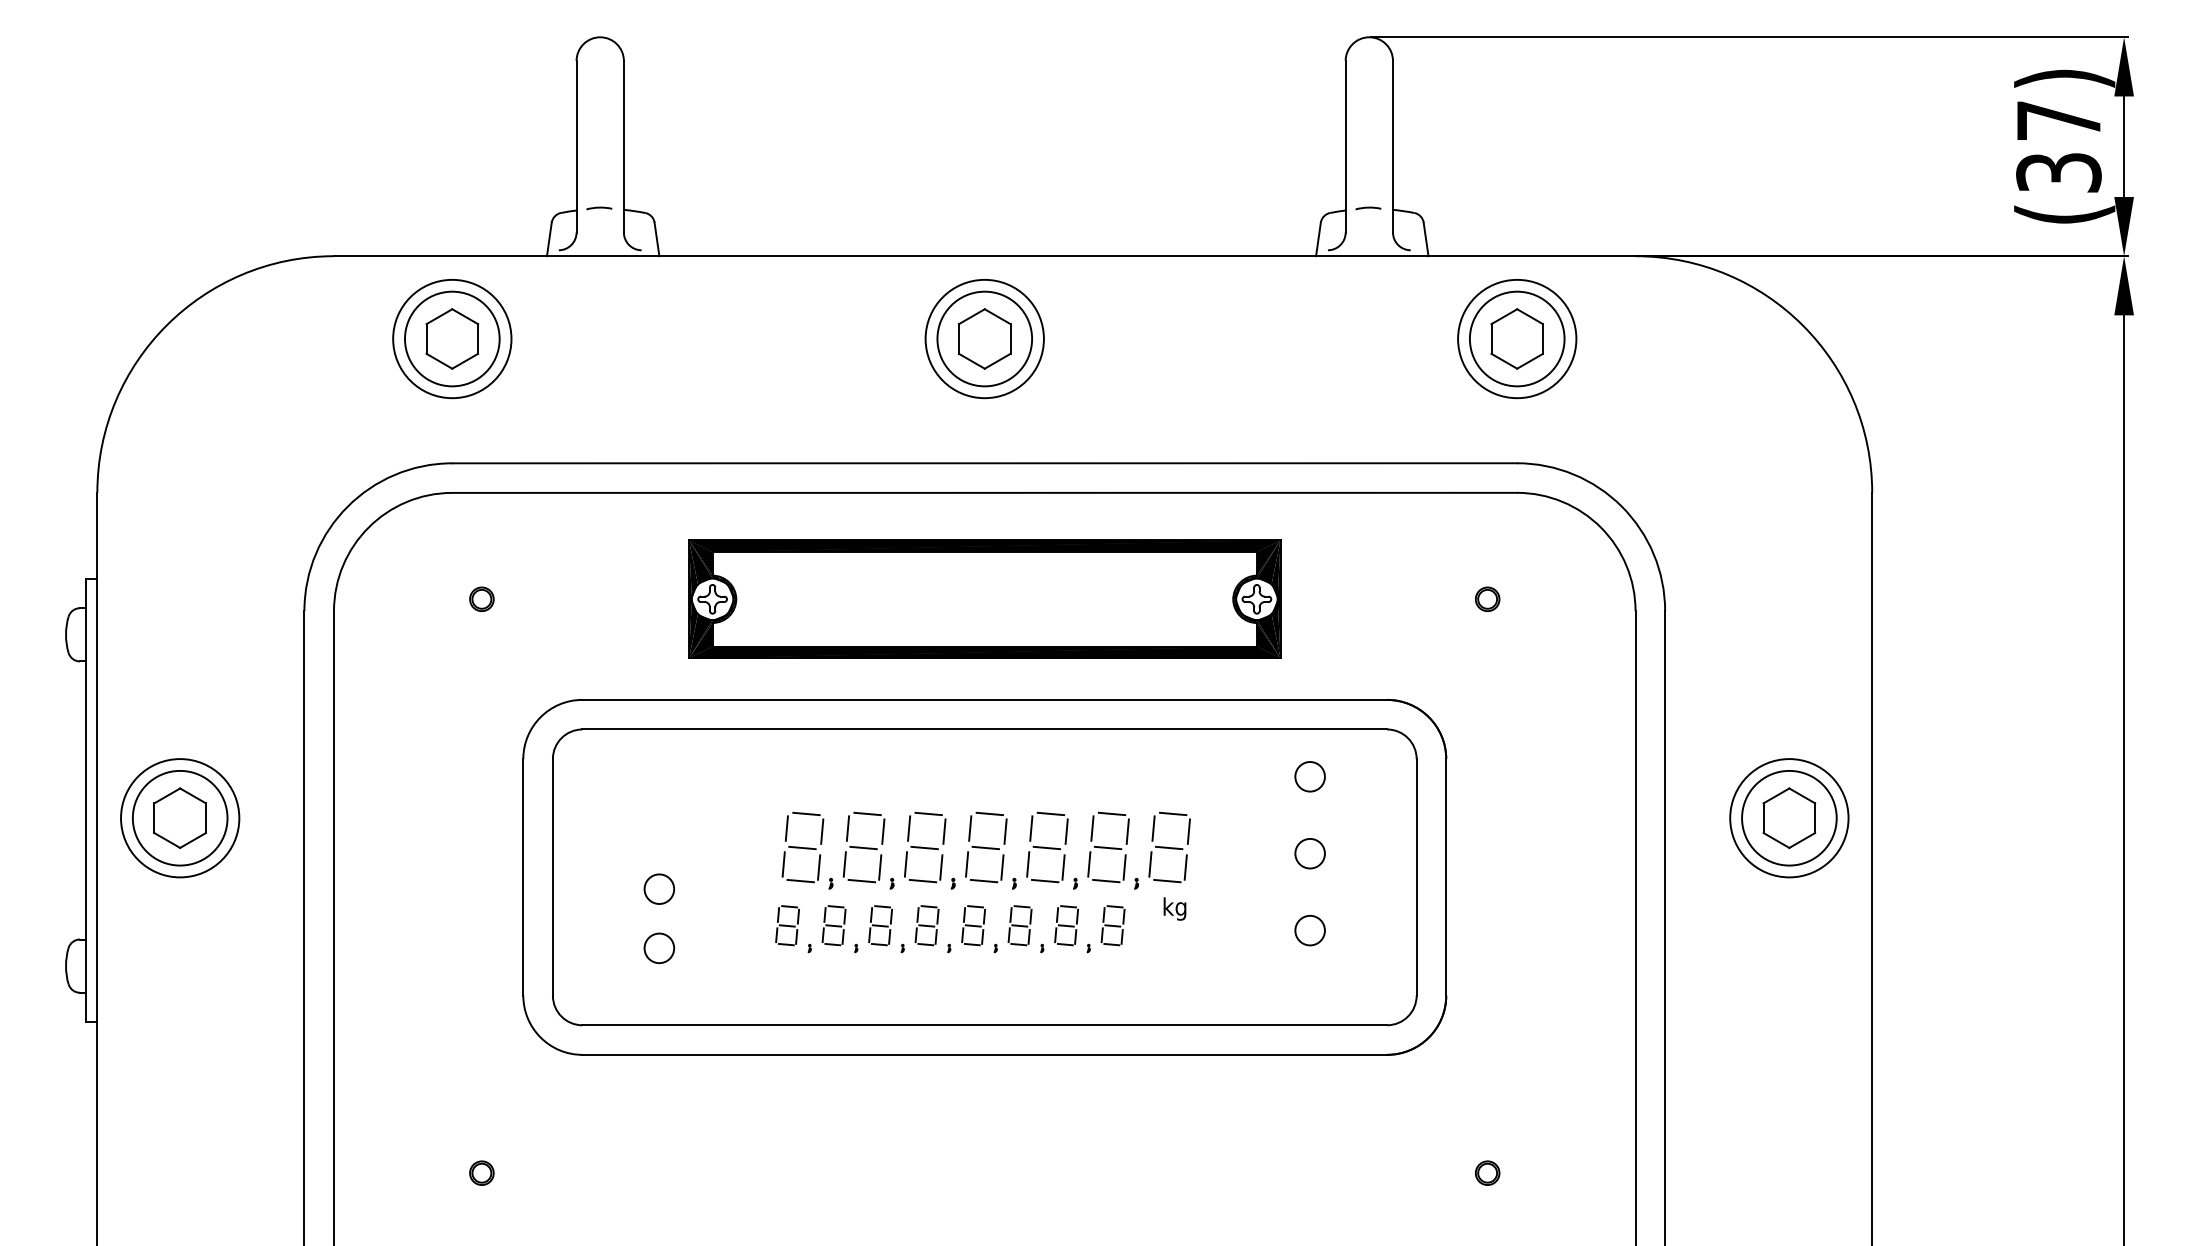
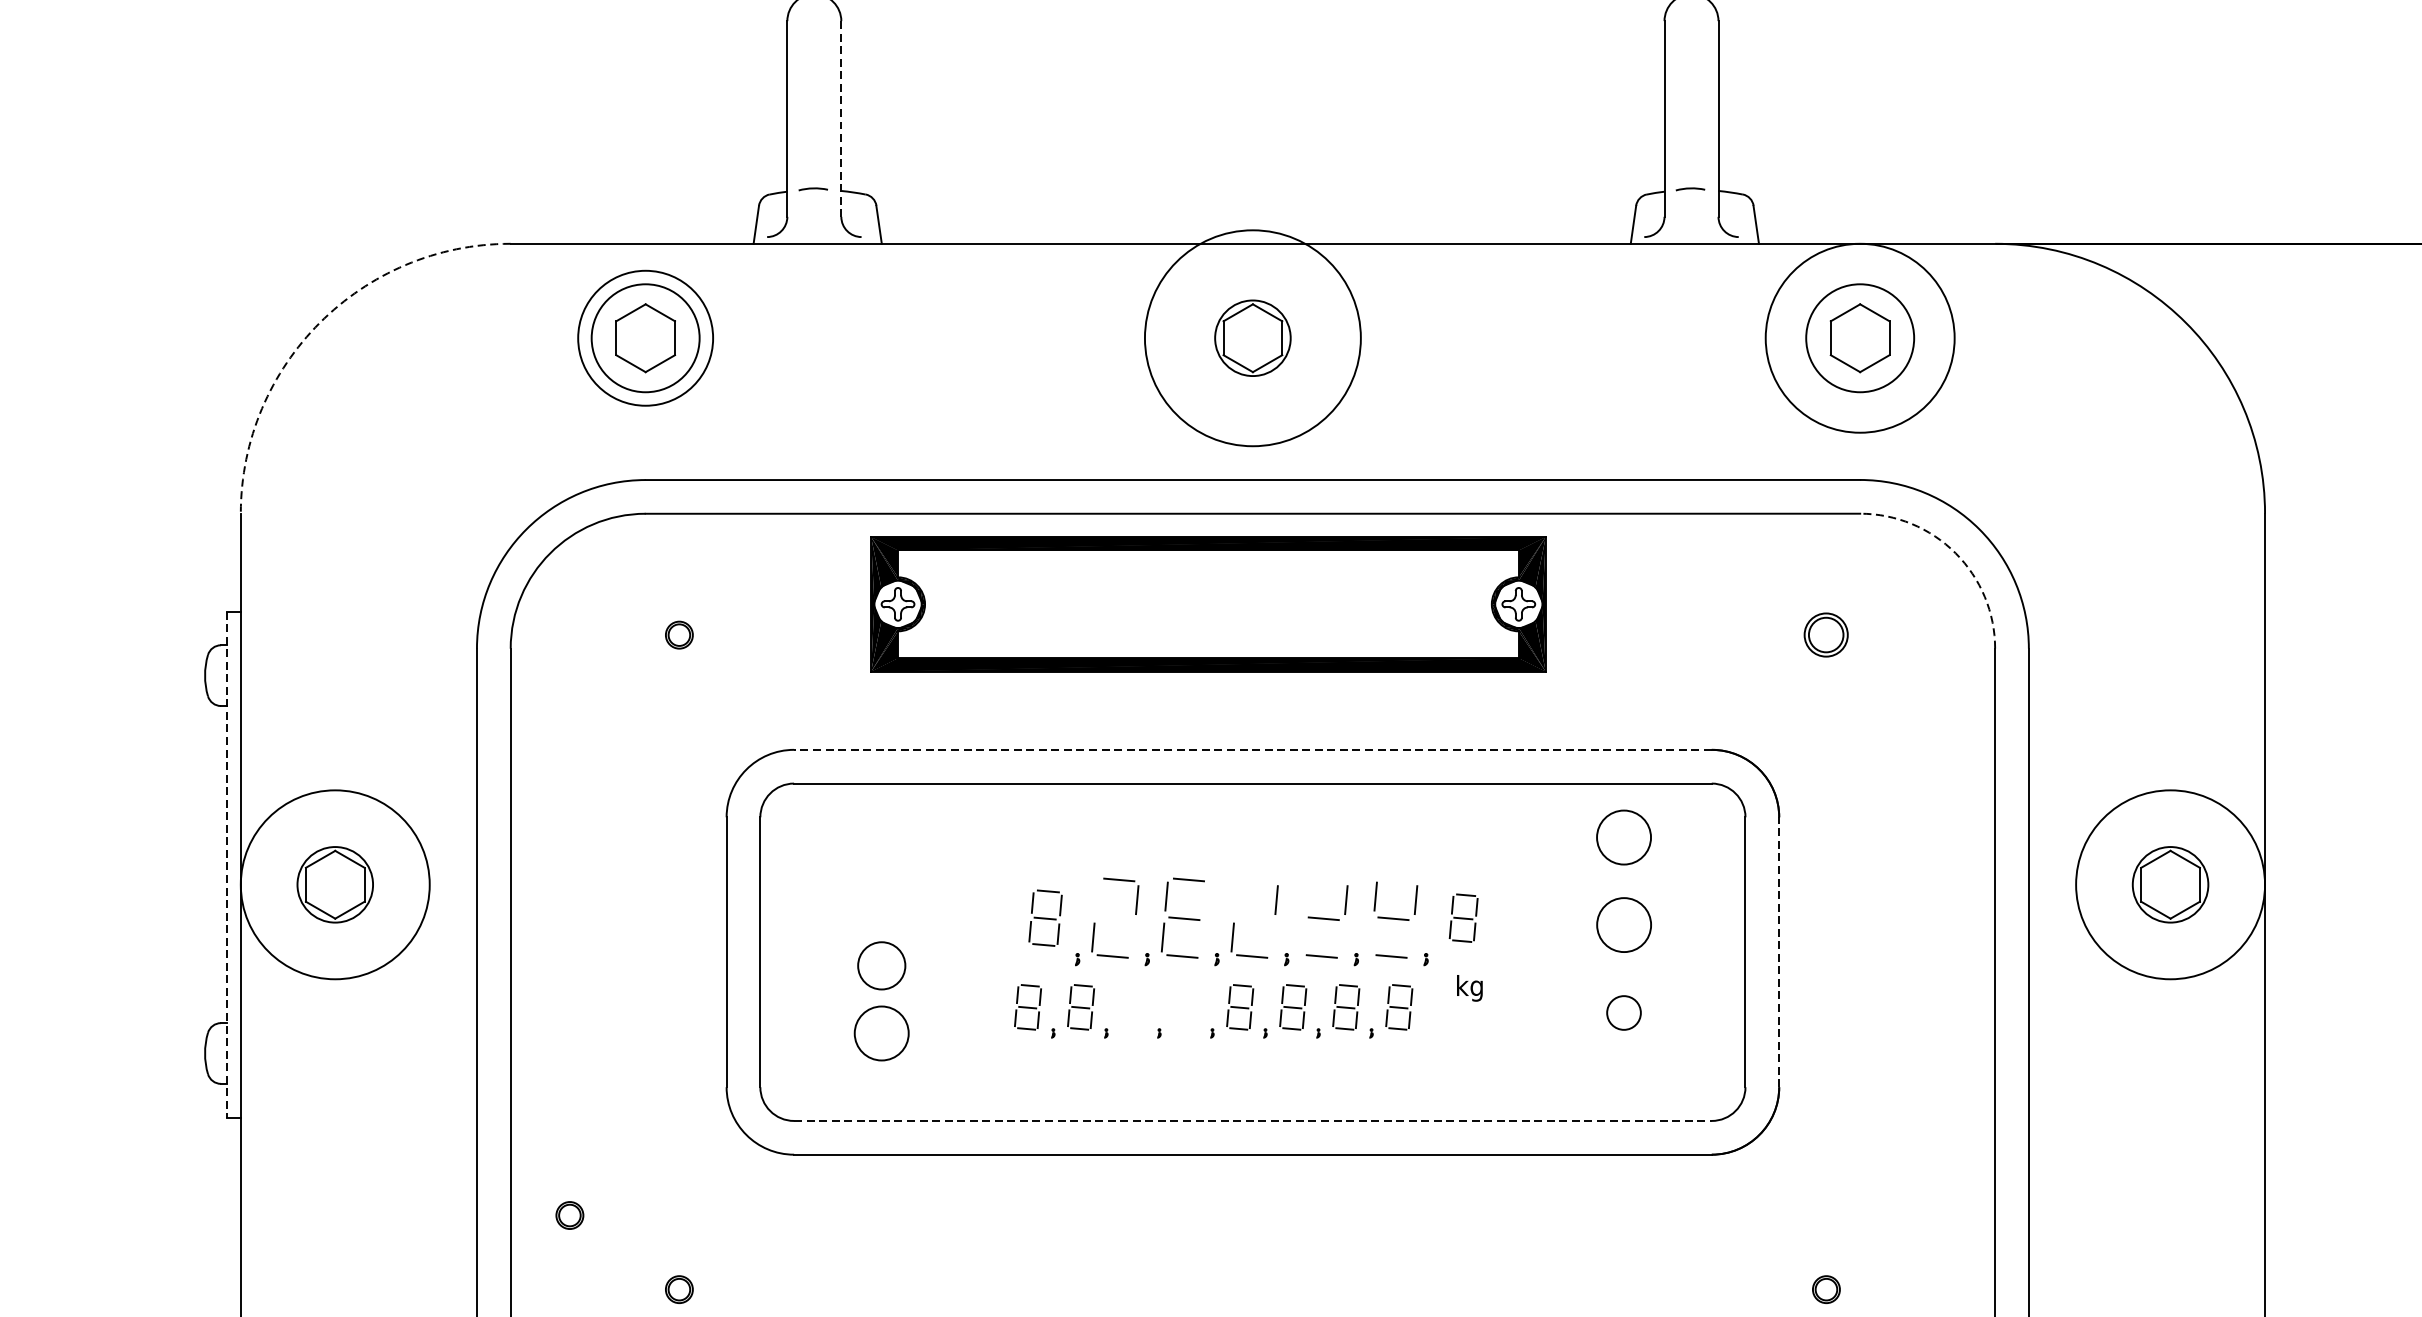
line: (623, 146) -> (840, 118), solid -> dashed
arc: (166, 325) -> (319, 322), solid -> dashed
circle: (984, 338) -> (1252, 337), size x0.7
circle: (984, 338) -> (1252, 337), size x1.6
circle: (1517, 338) -> (1860, 337), size x1.4
arc: (1600, 527) -> (1955, 553), solid -> dashed
part: (984, 598) -> (1208, 603), moved
part: (1487, 599) -> (1826, 635), size x1.6
line: (984, 699) -> (1252, 749), solid -> dashed
circle: (1309, 776) -> (1623, 837), size x1.6
line: (85, 800) -> (227, 864), solid -> dashed
line: (989, 813) -> (1258, 879), removed
line: (1050, 813) -> (1327, 879), removed
line: (1111, 813) -> (1397, 879), removed
circle: (179, 817) -> (334, 883), size x0.7
circle: (1789, 817) -> (2170, 883), size x0.7
circle: (180, 818) -> (335, 885), size x1.4
circle: (1789, 818) -> (2170, 885), size x1.4
line: (847, 828) -> (1096, 896), removed
line: (970, 828) -> (1236, 896), removed
line: (1031, 828) -> (1306, 896), removed
line: (944, 831) -> (1206, 899), removed
part: (802, 847) -> (1045, 918), size x0.7
line: (863, 847) -> (1114, 918), removed
line: (985, 847) -> (1253, 918), removed
part: (1169, 847) -> (1463, 918), size x0.6
circle: (1309, 853) -> (1623, 925), size x1.6
line: (1028, 864) -> (1302, 937), removed
line: (1089, 864) -> (1372, 937), removed
line: (880, 867) -> (1133, 941), removed
line: (941, 867) -> (1203, 941), removed
line: (1002, 867) -> (1273, 941), removed
line: (1063, 867) -> (1342, 941), removed
line: (1124, 867) -> (1412, 941), removed
line: (1446, 876) -> (1779, 951), solid -> dashed
circle: (659, 888) -> (881, 964), size x1.4
part: (880, 925) -> (1133, 1007), removed
part: (926, 925) -> (1186, 1007), removed
circle: (659, 947) -> (881, 1032), size x1.6
line: (985, 1025) -> (1253, 1121), solid -> dashed
part: (385, 1107) -> (569, 1214), added

